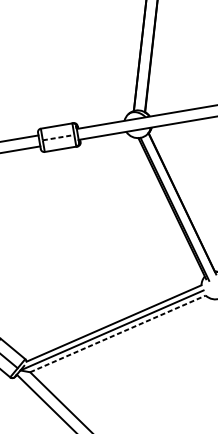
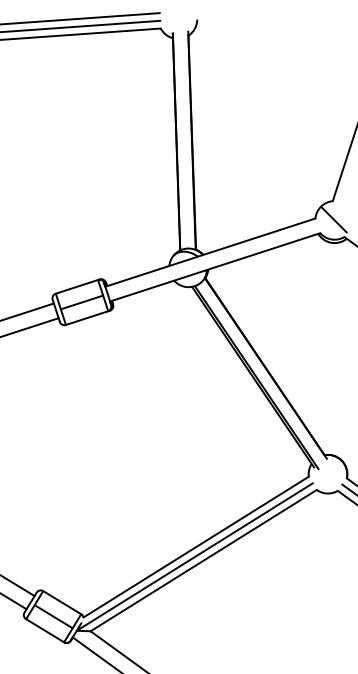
line: (58, 137) -> (82, 302), dashed -> solid
line: (118, 333) -> (204, 560), dashed -> solid

